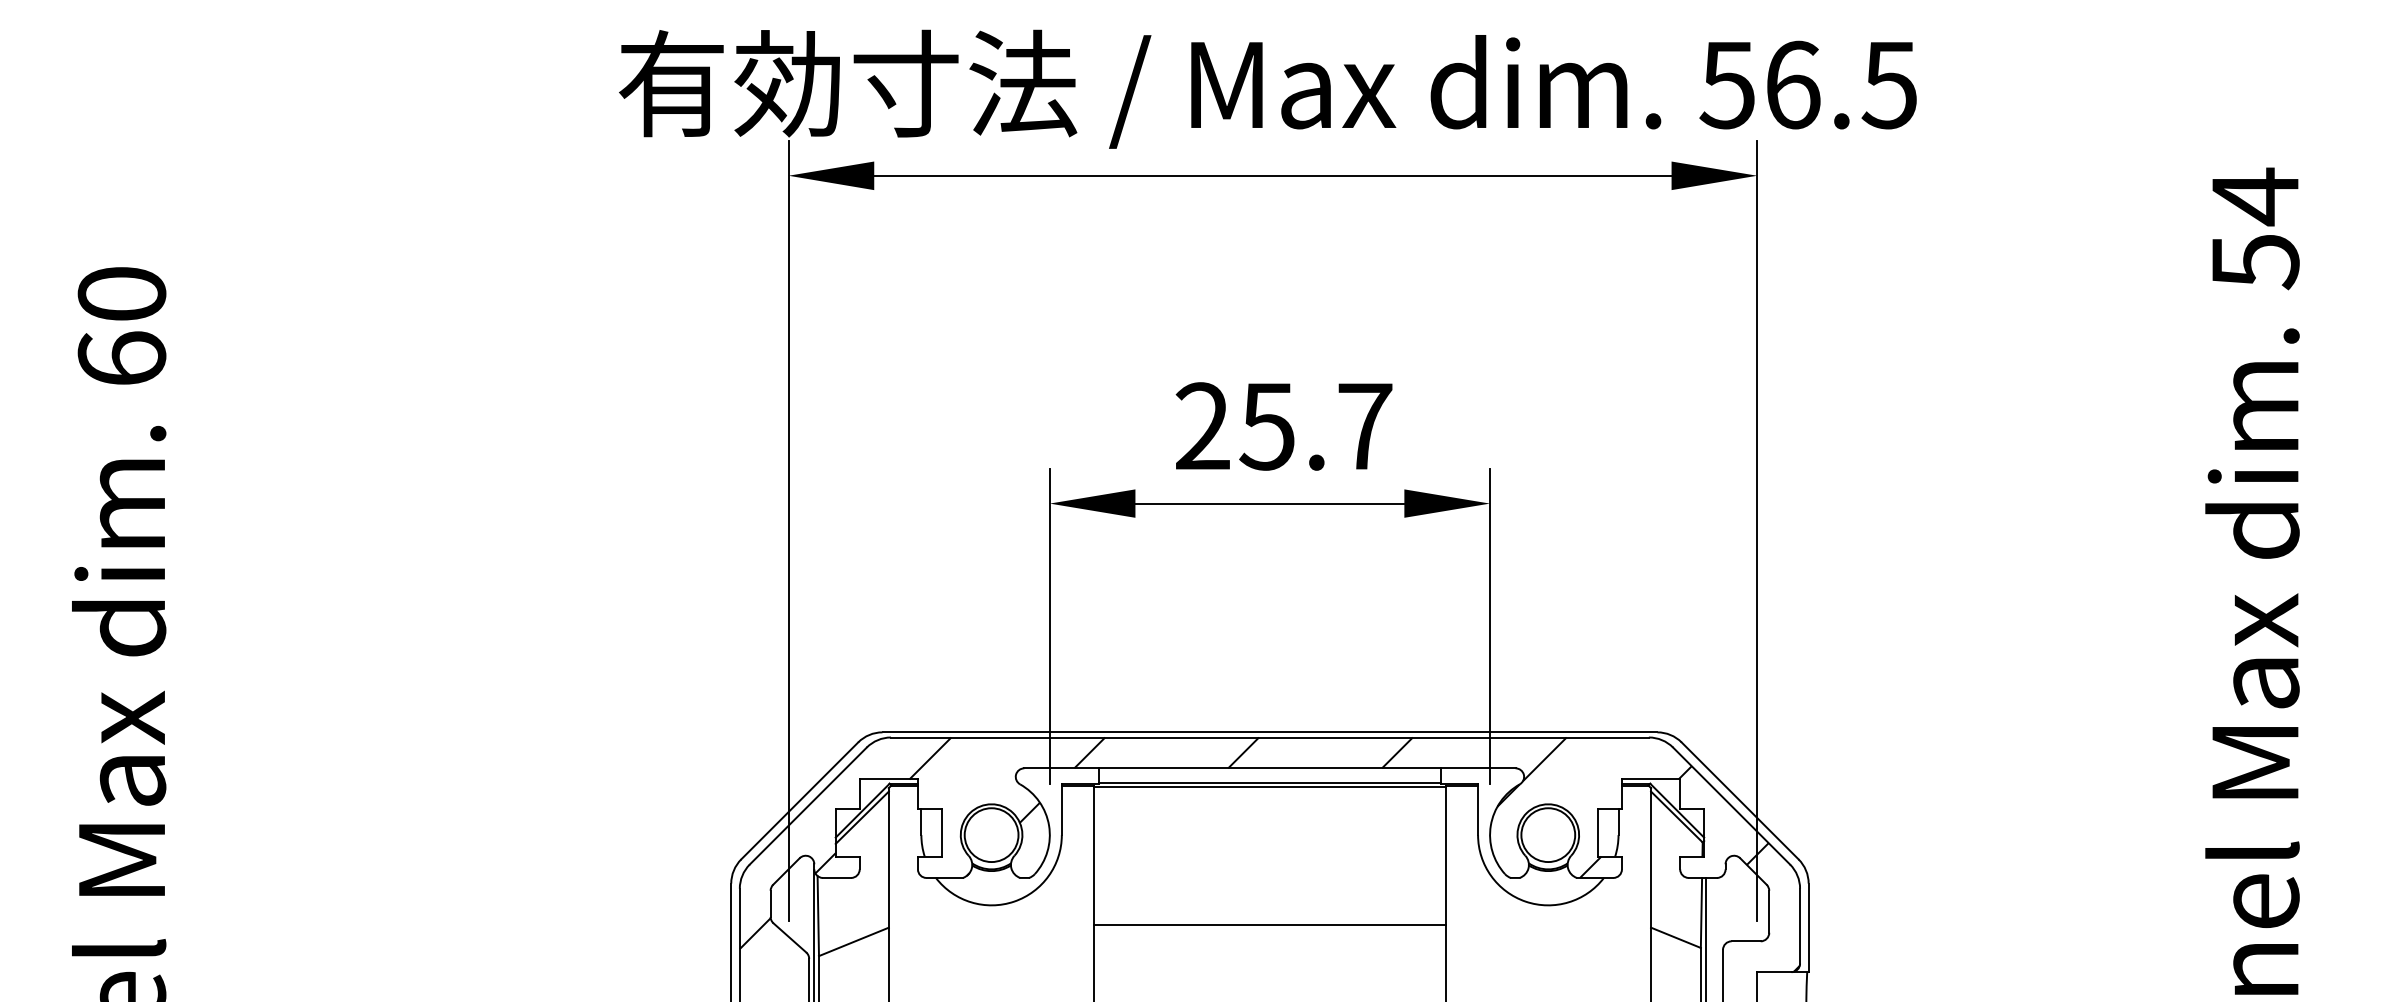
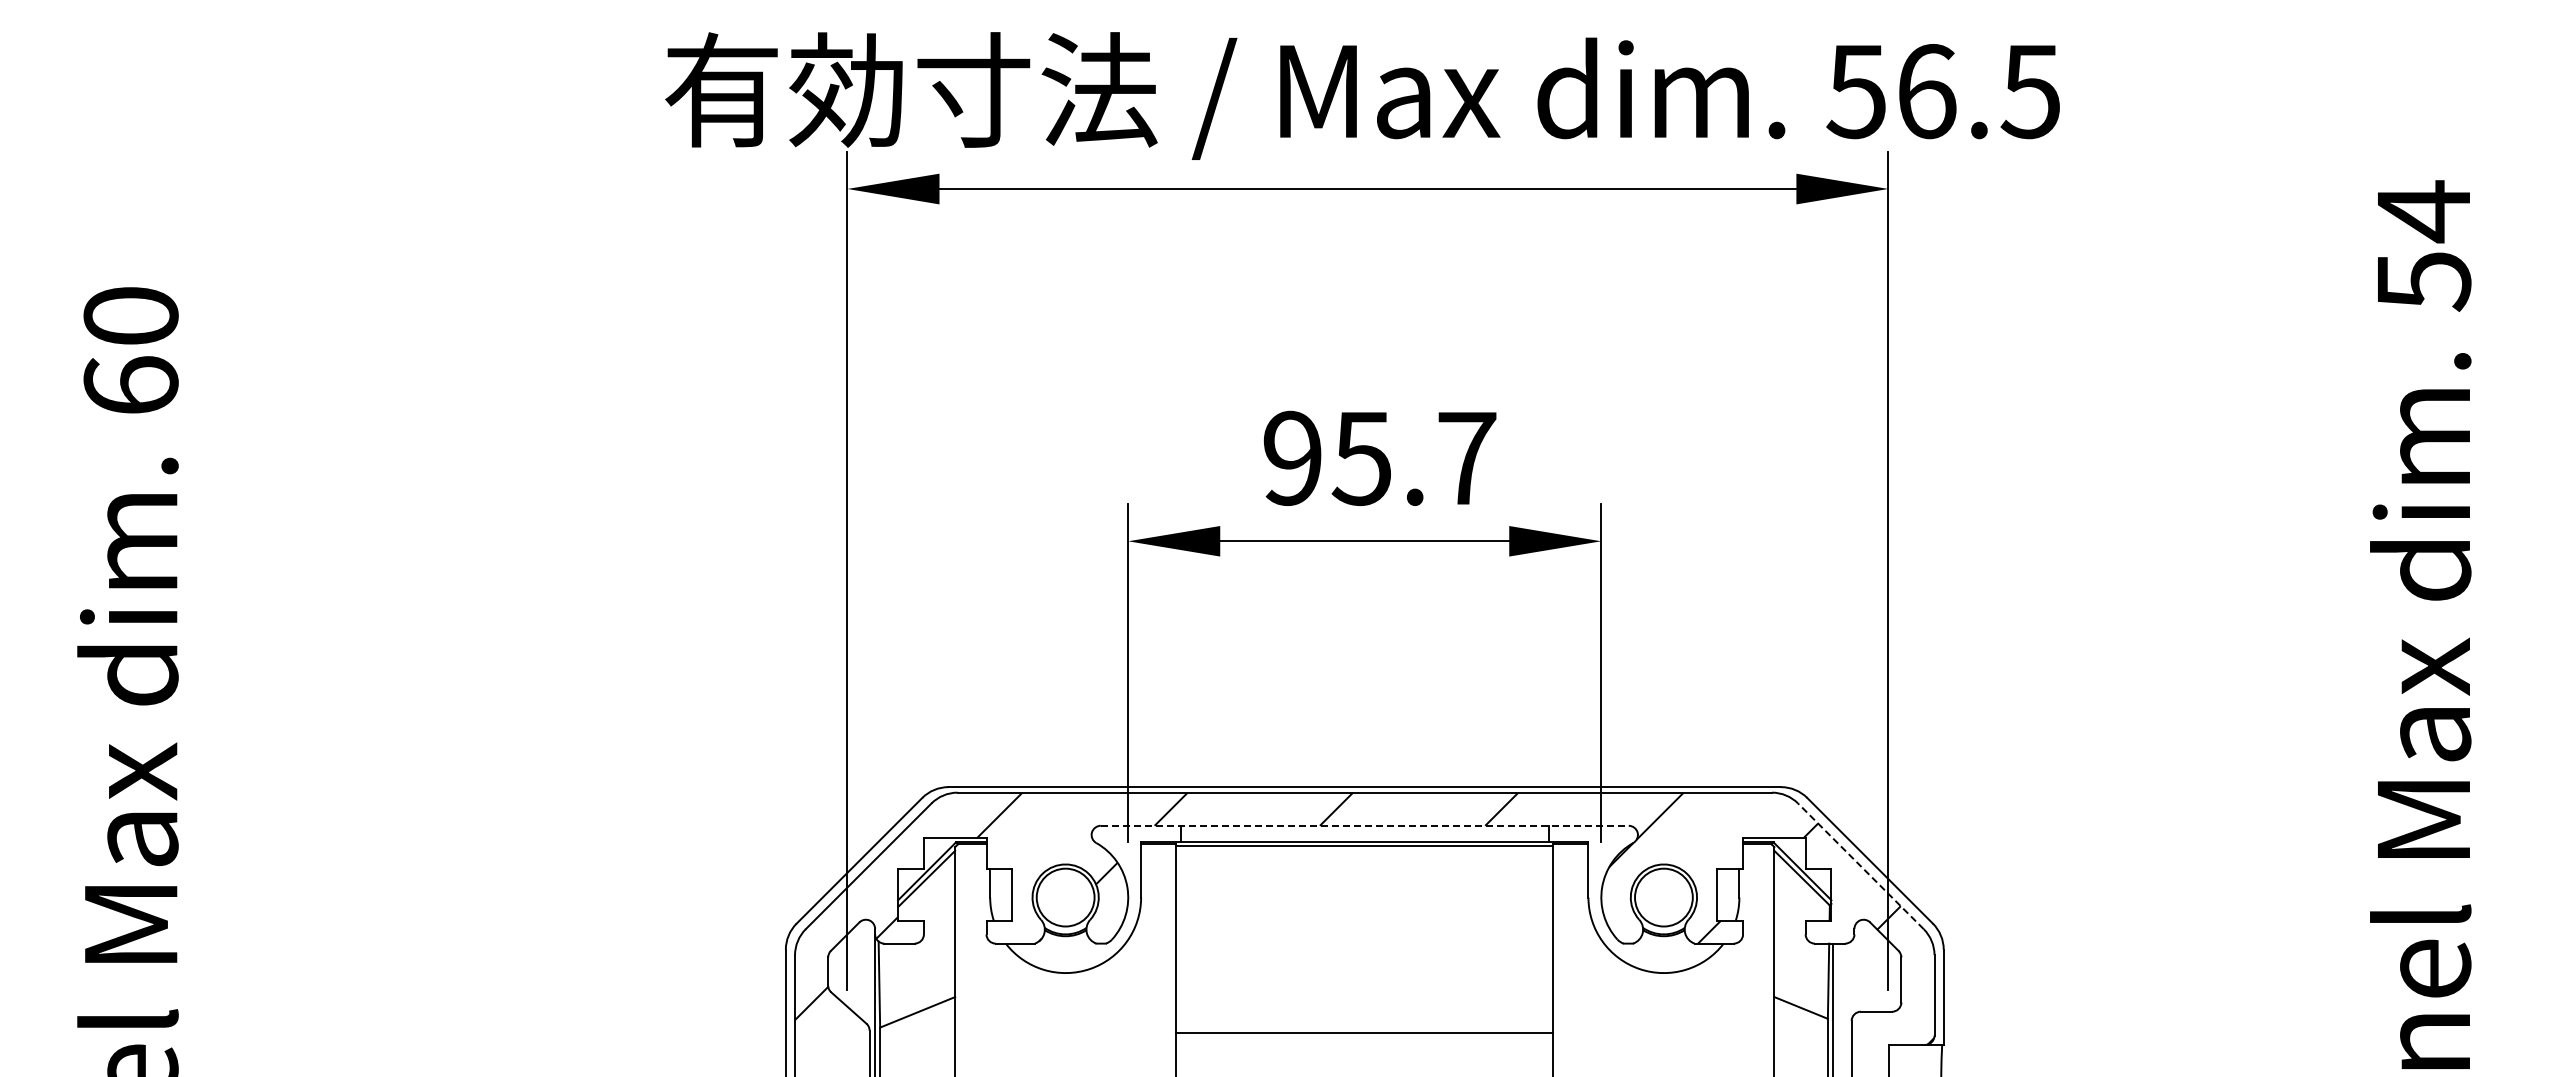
text: (1202, 426) -> (1292, 458), 25.7 -> 95.7
line: (1269, 768) -> (1364, 825), solid -> dashed
line: (1731, 806) -> (1860, 866), solid -> dashed
line: (1269, 925) -> (1364, 1033), moved

